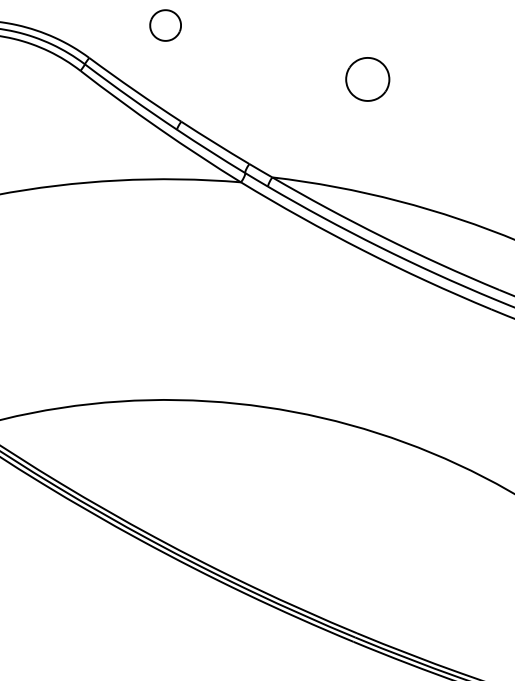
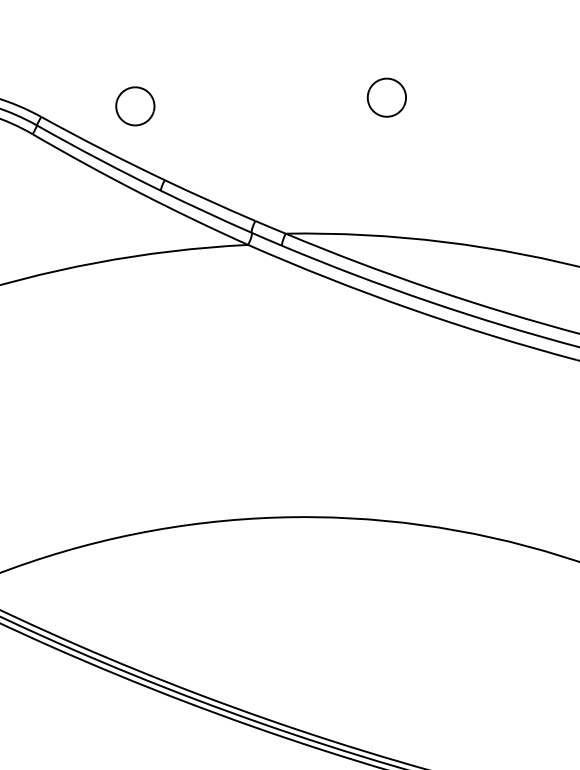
part: (165, 25) -> (135, 106), moved
part: (367, 79) -> (386, 97), size x0.71

